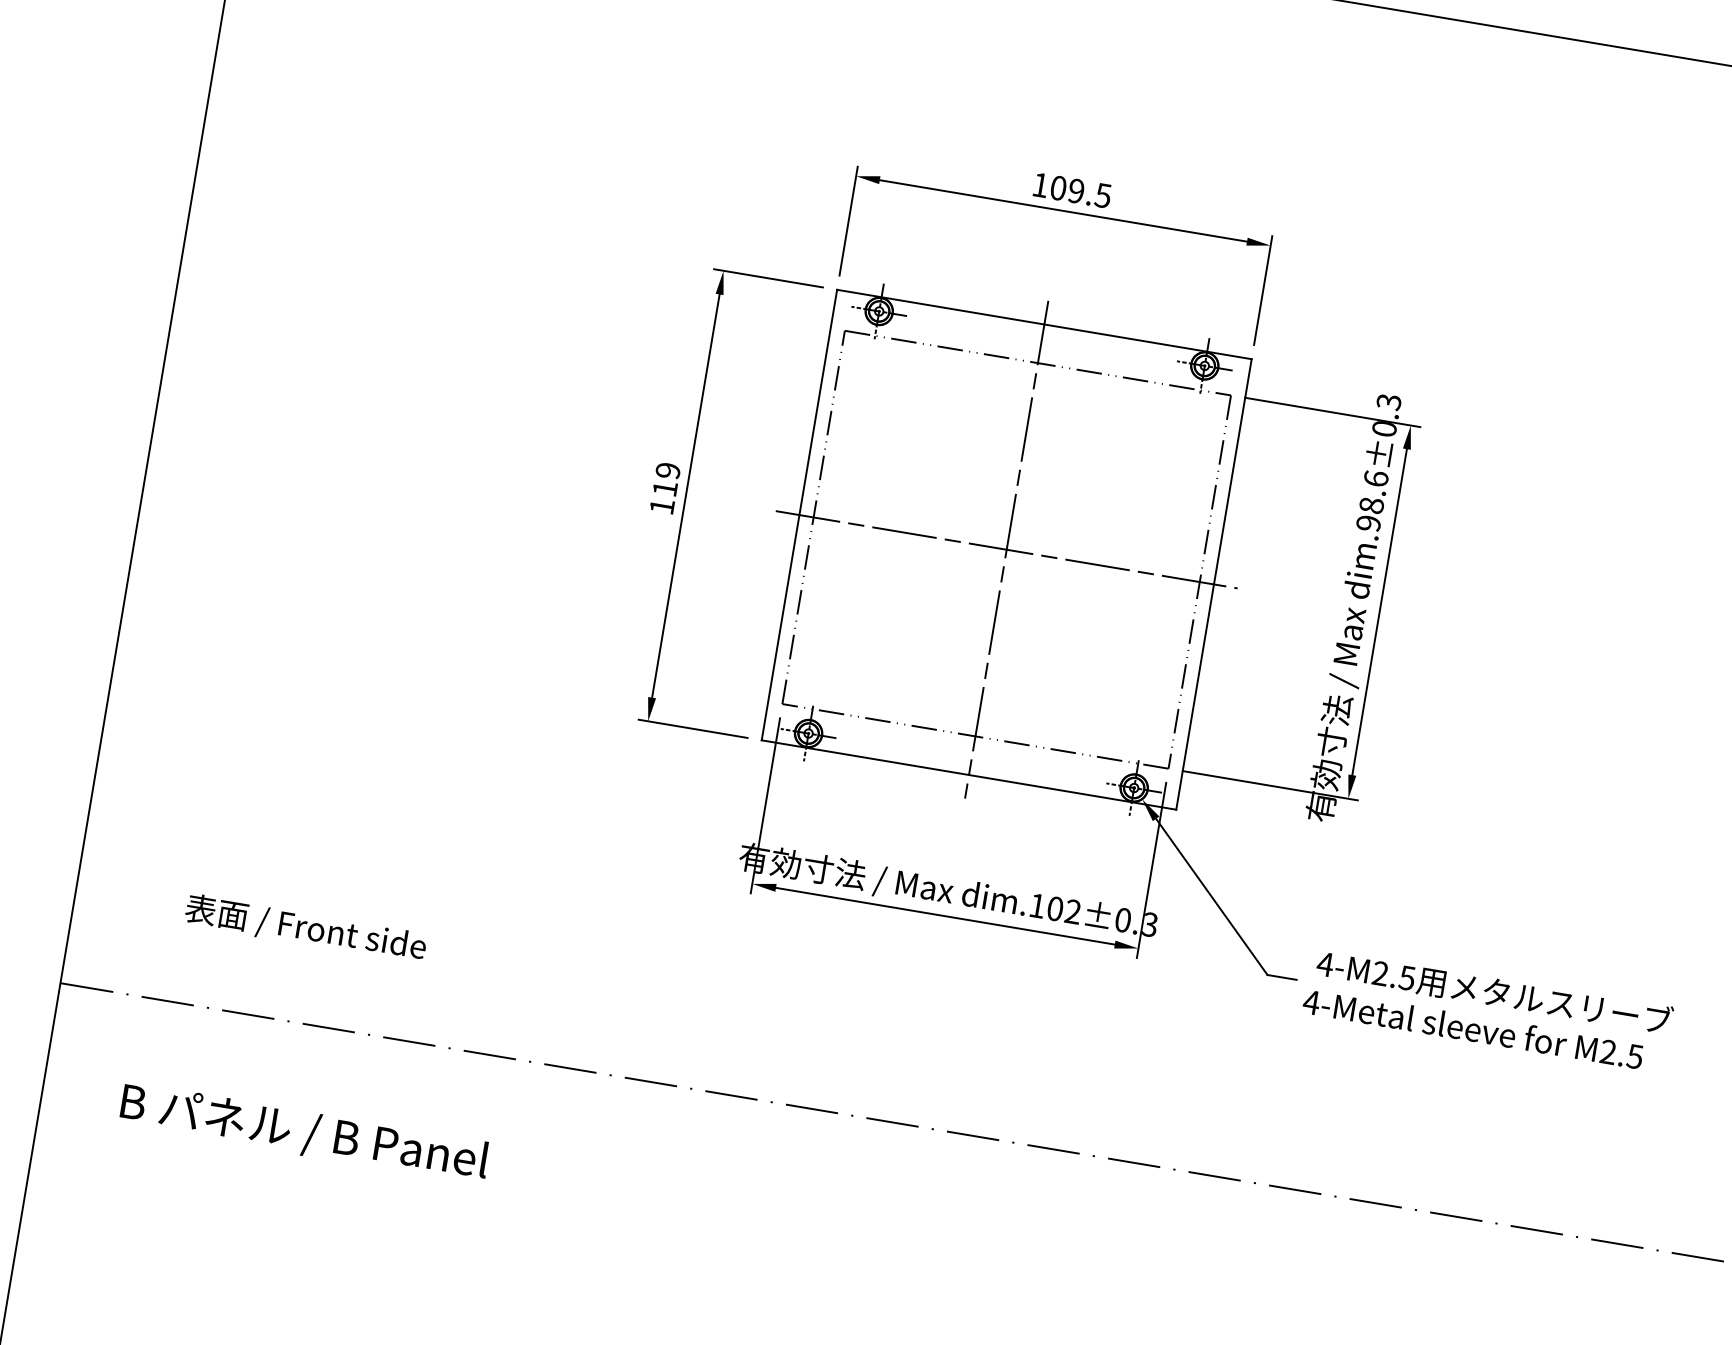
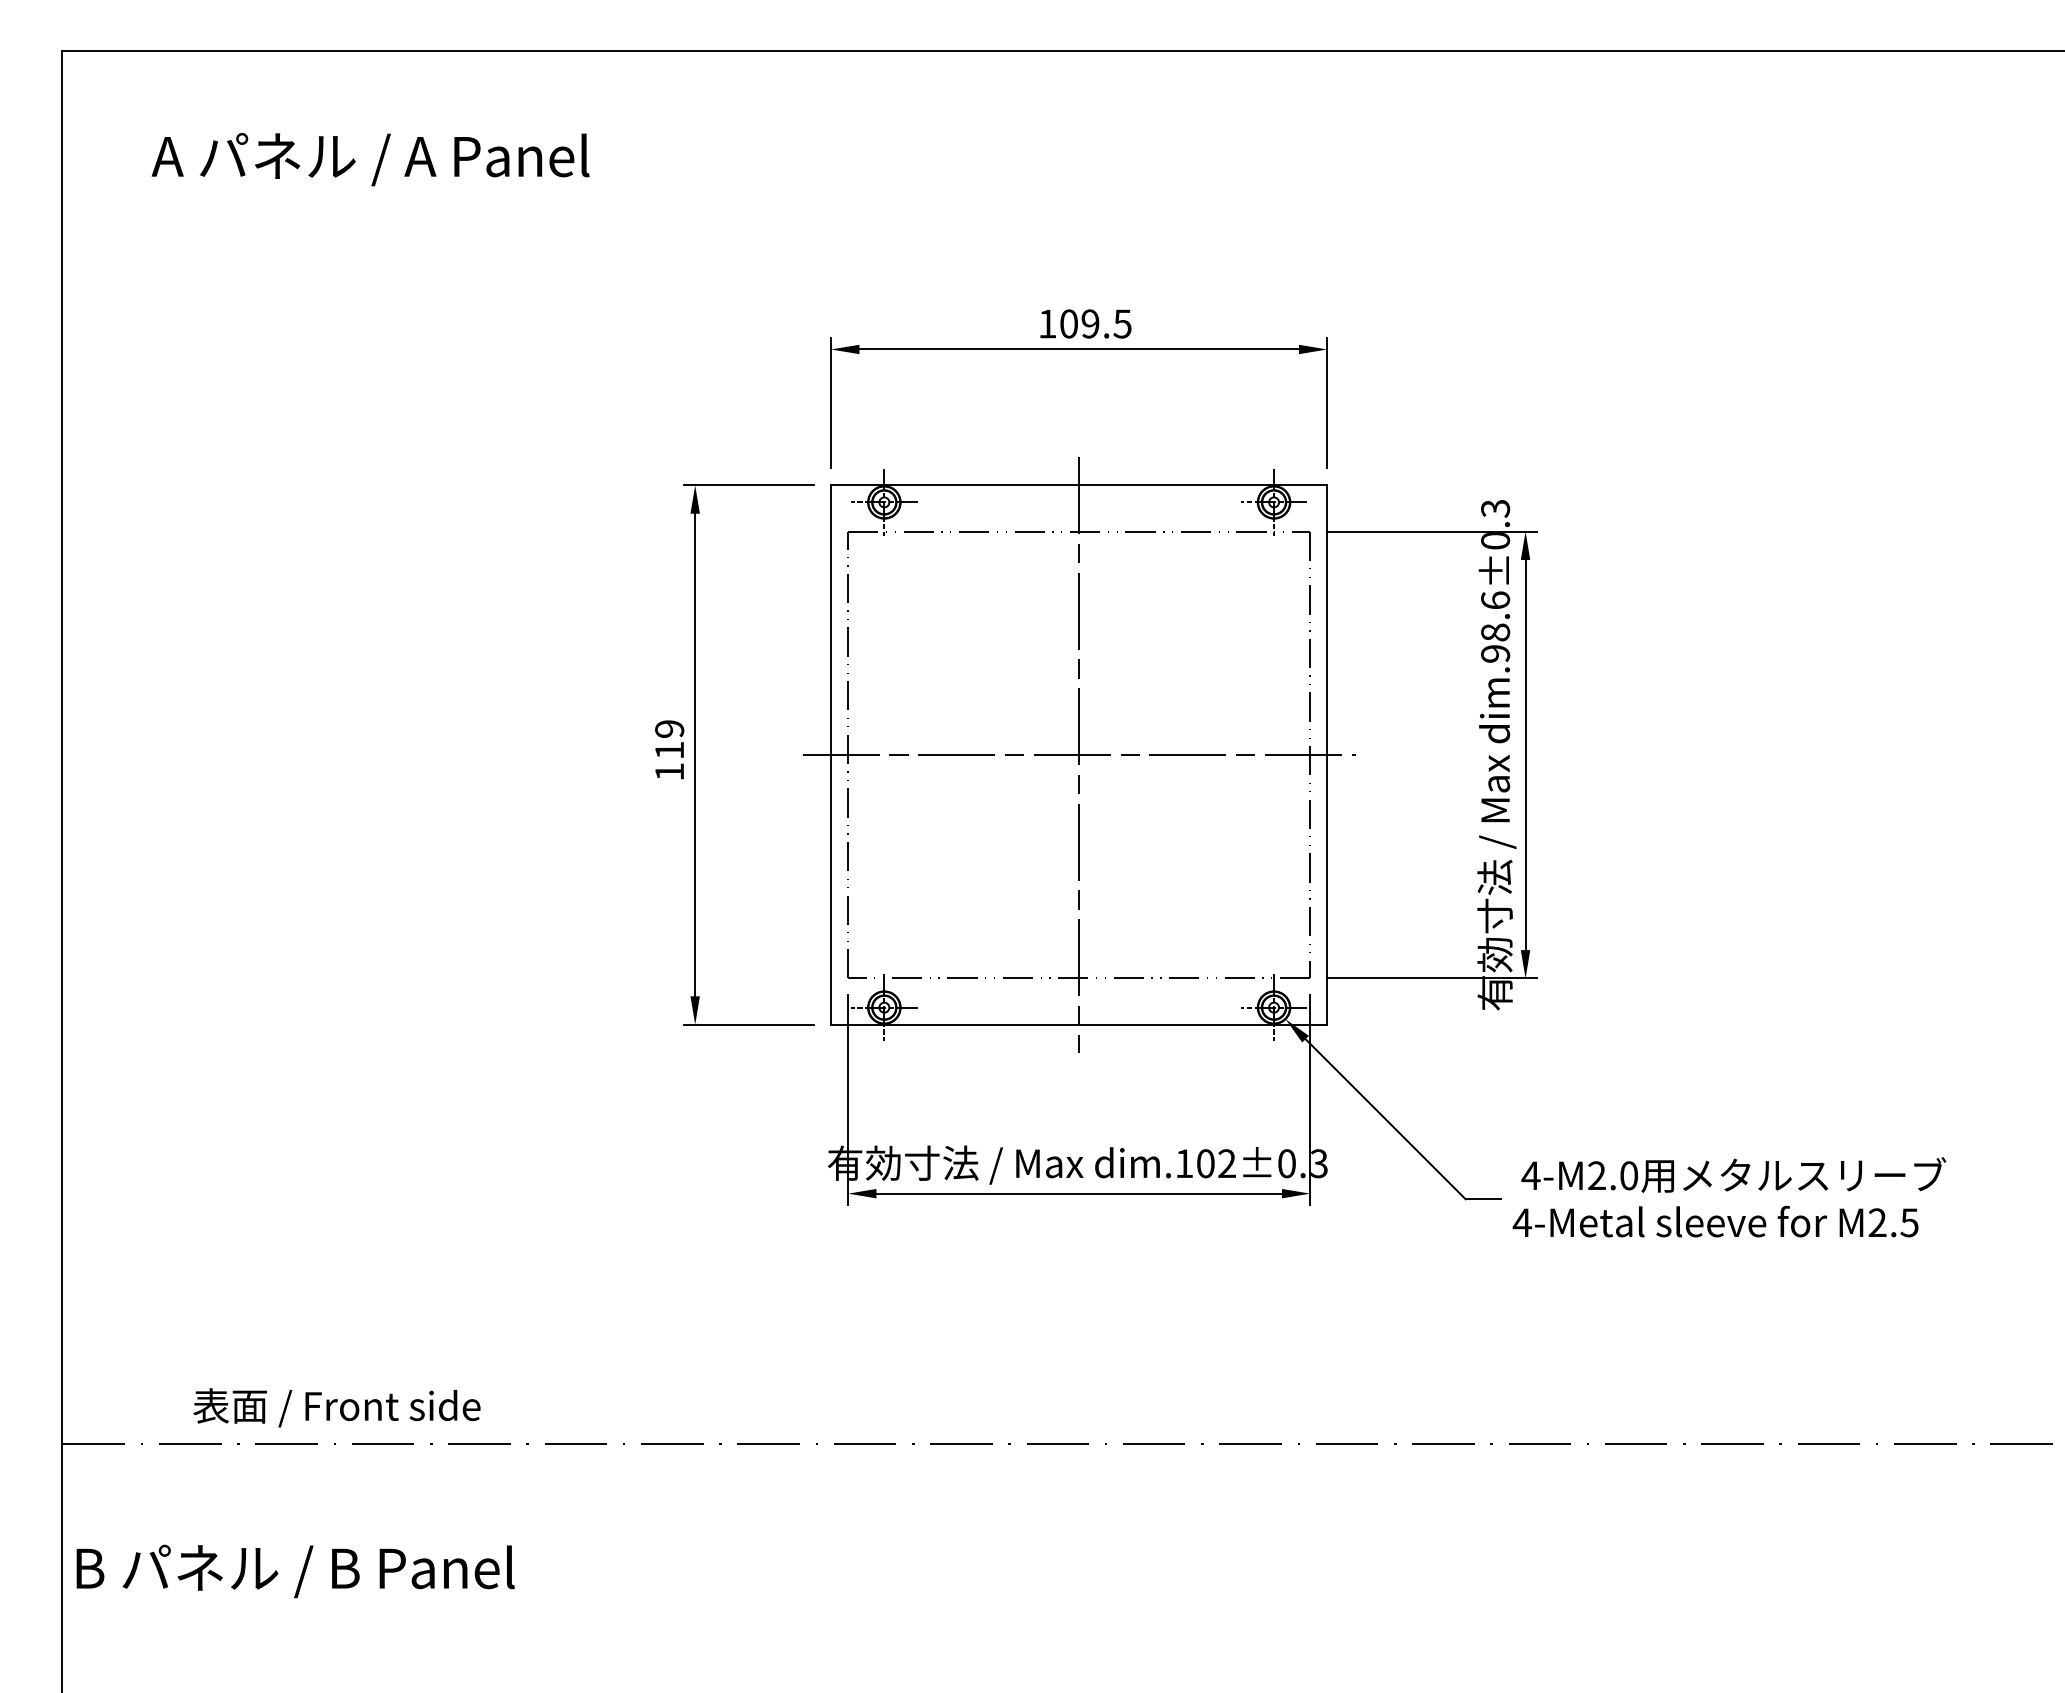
text: (305, 928) -> (336, 1407), moved
text: (1406, 977) -> (1628, 1175), 4-M2.5 -> 4-M2.0
text: (304, 1133) -> (295, 1571), moved

